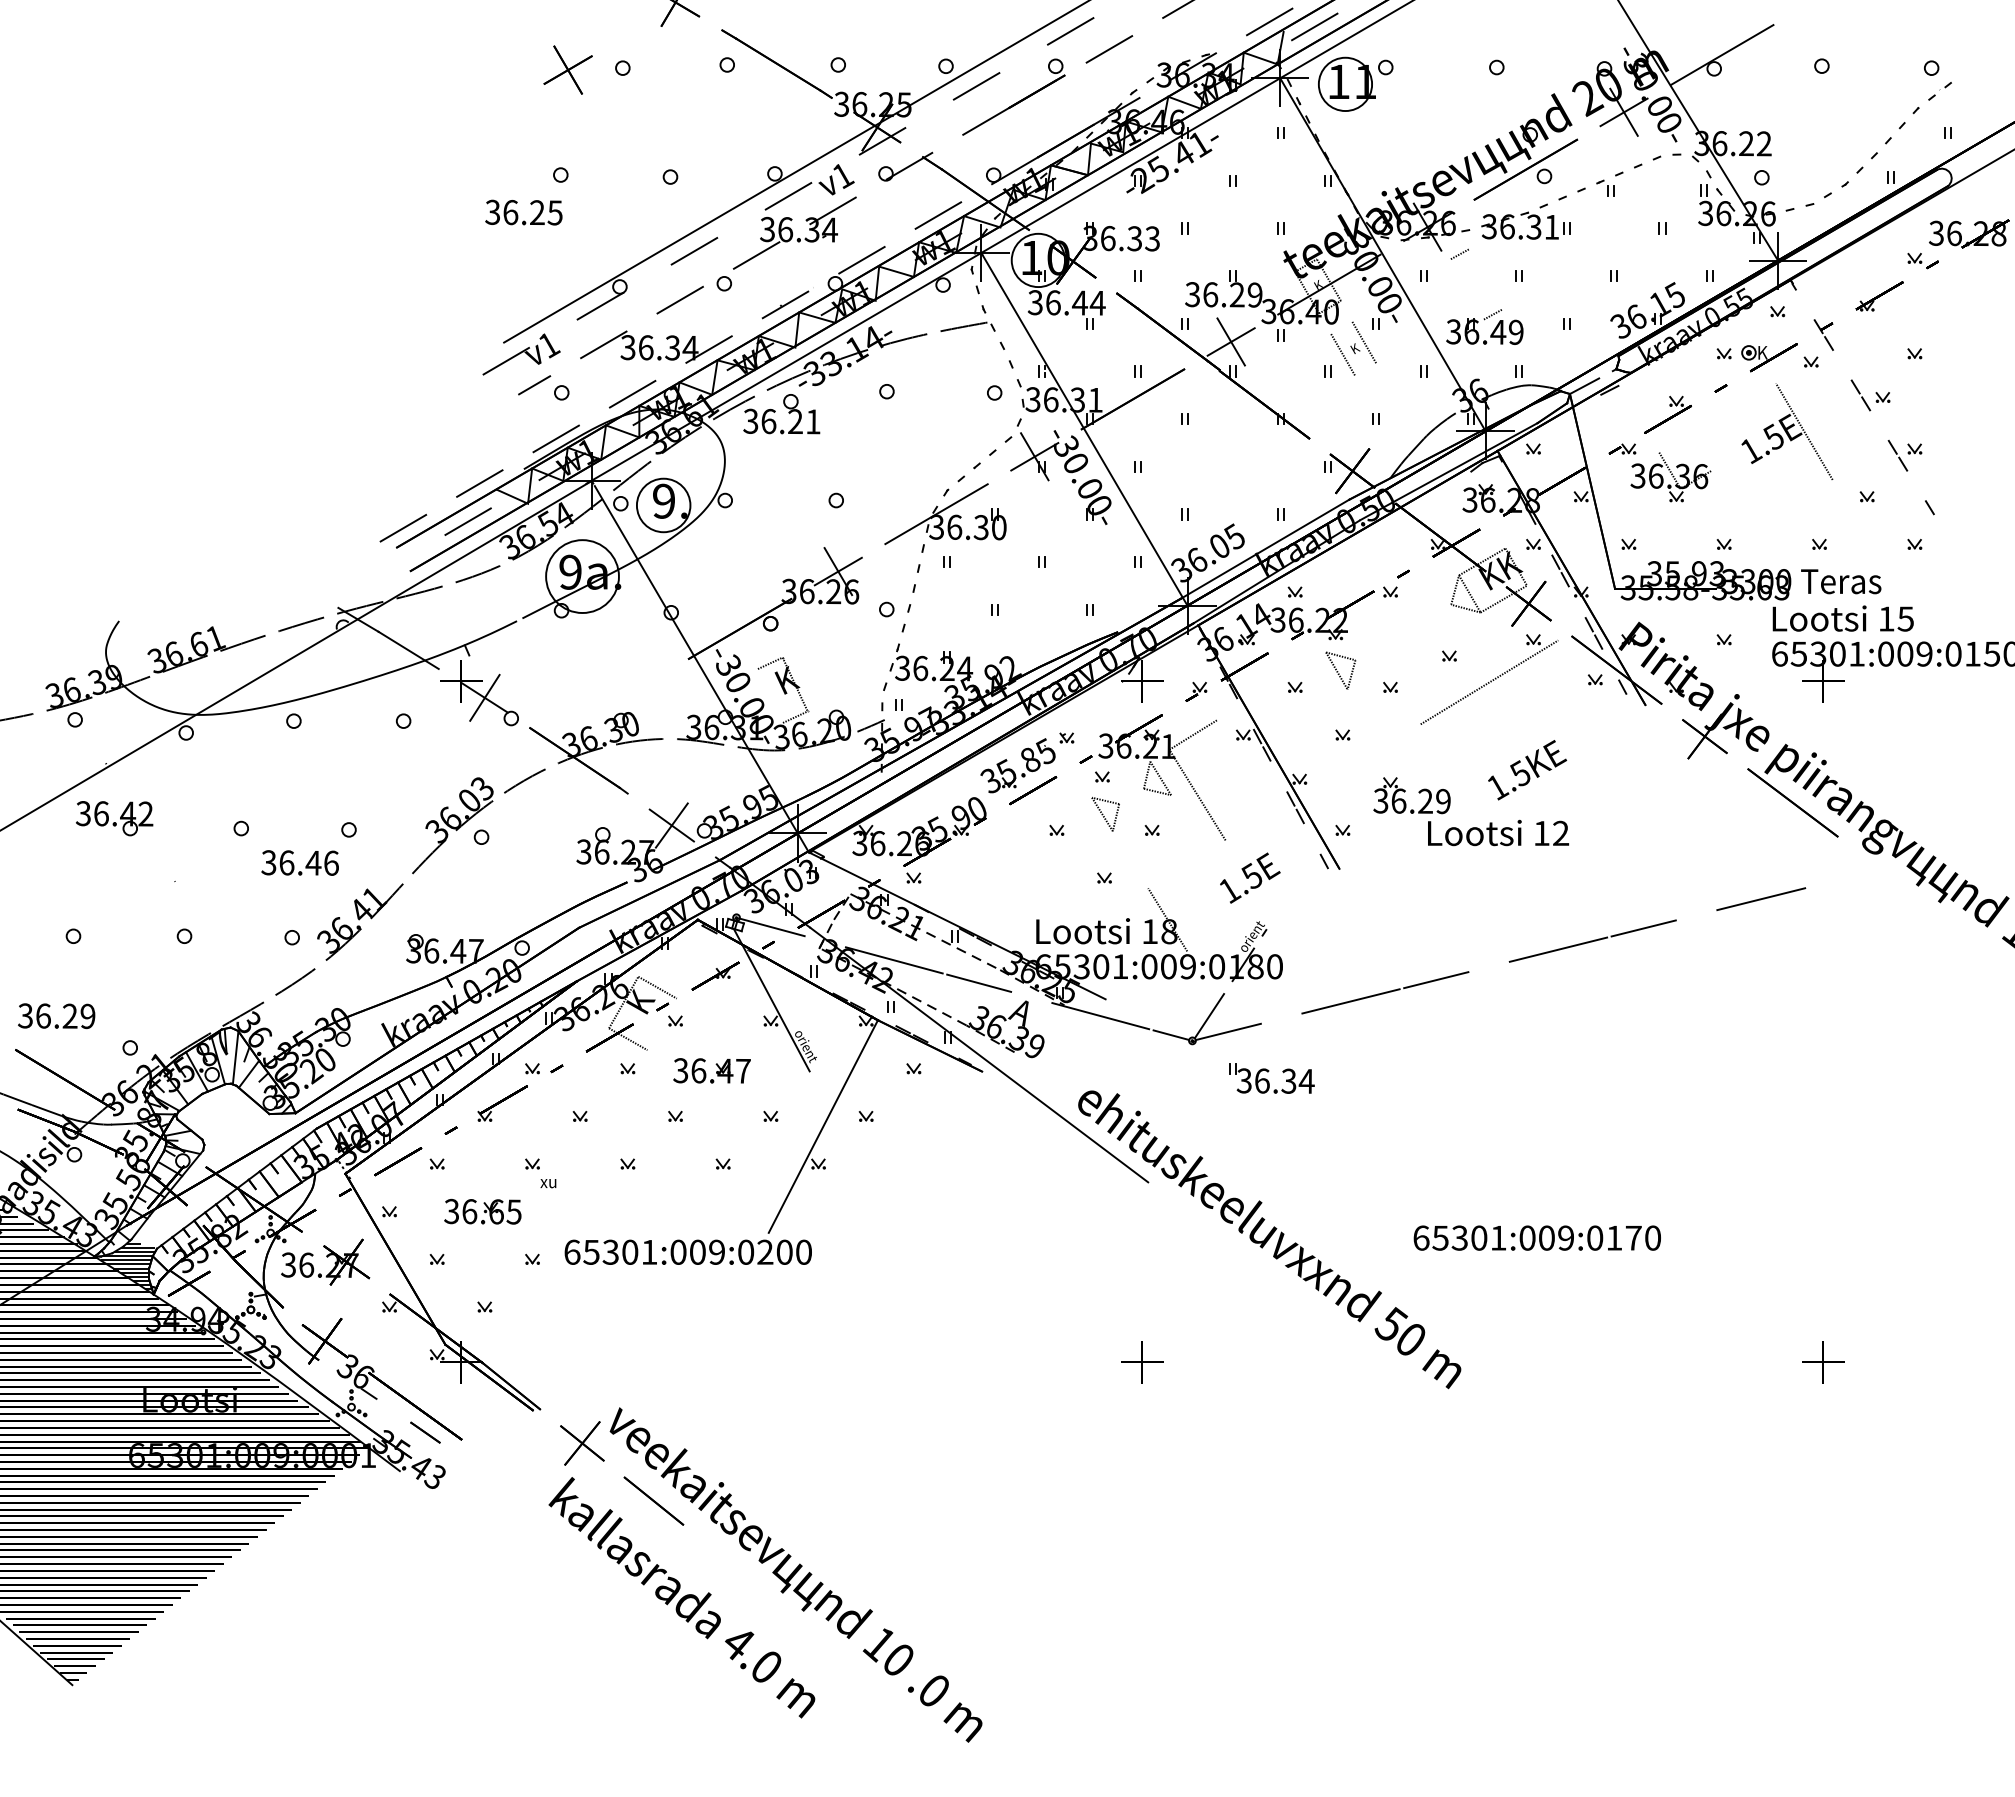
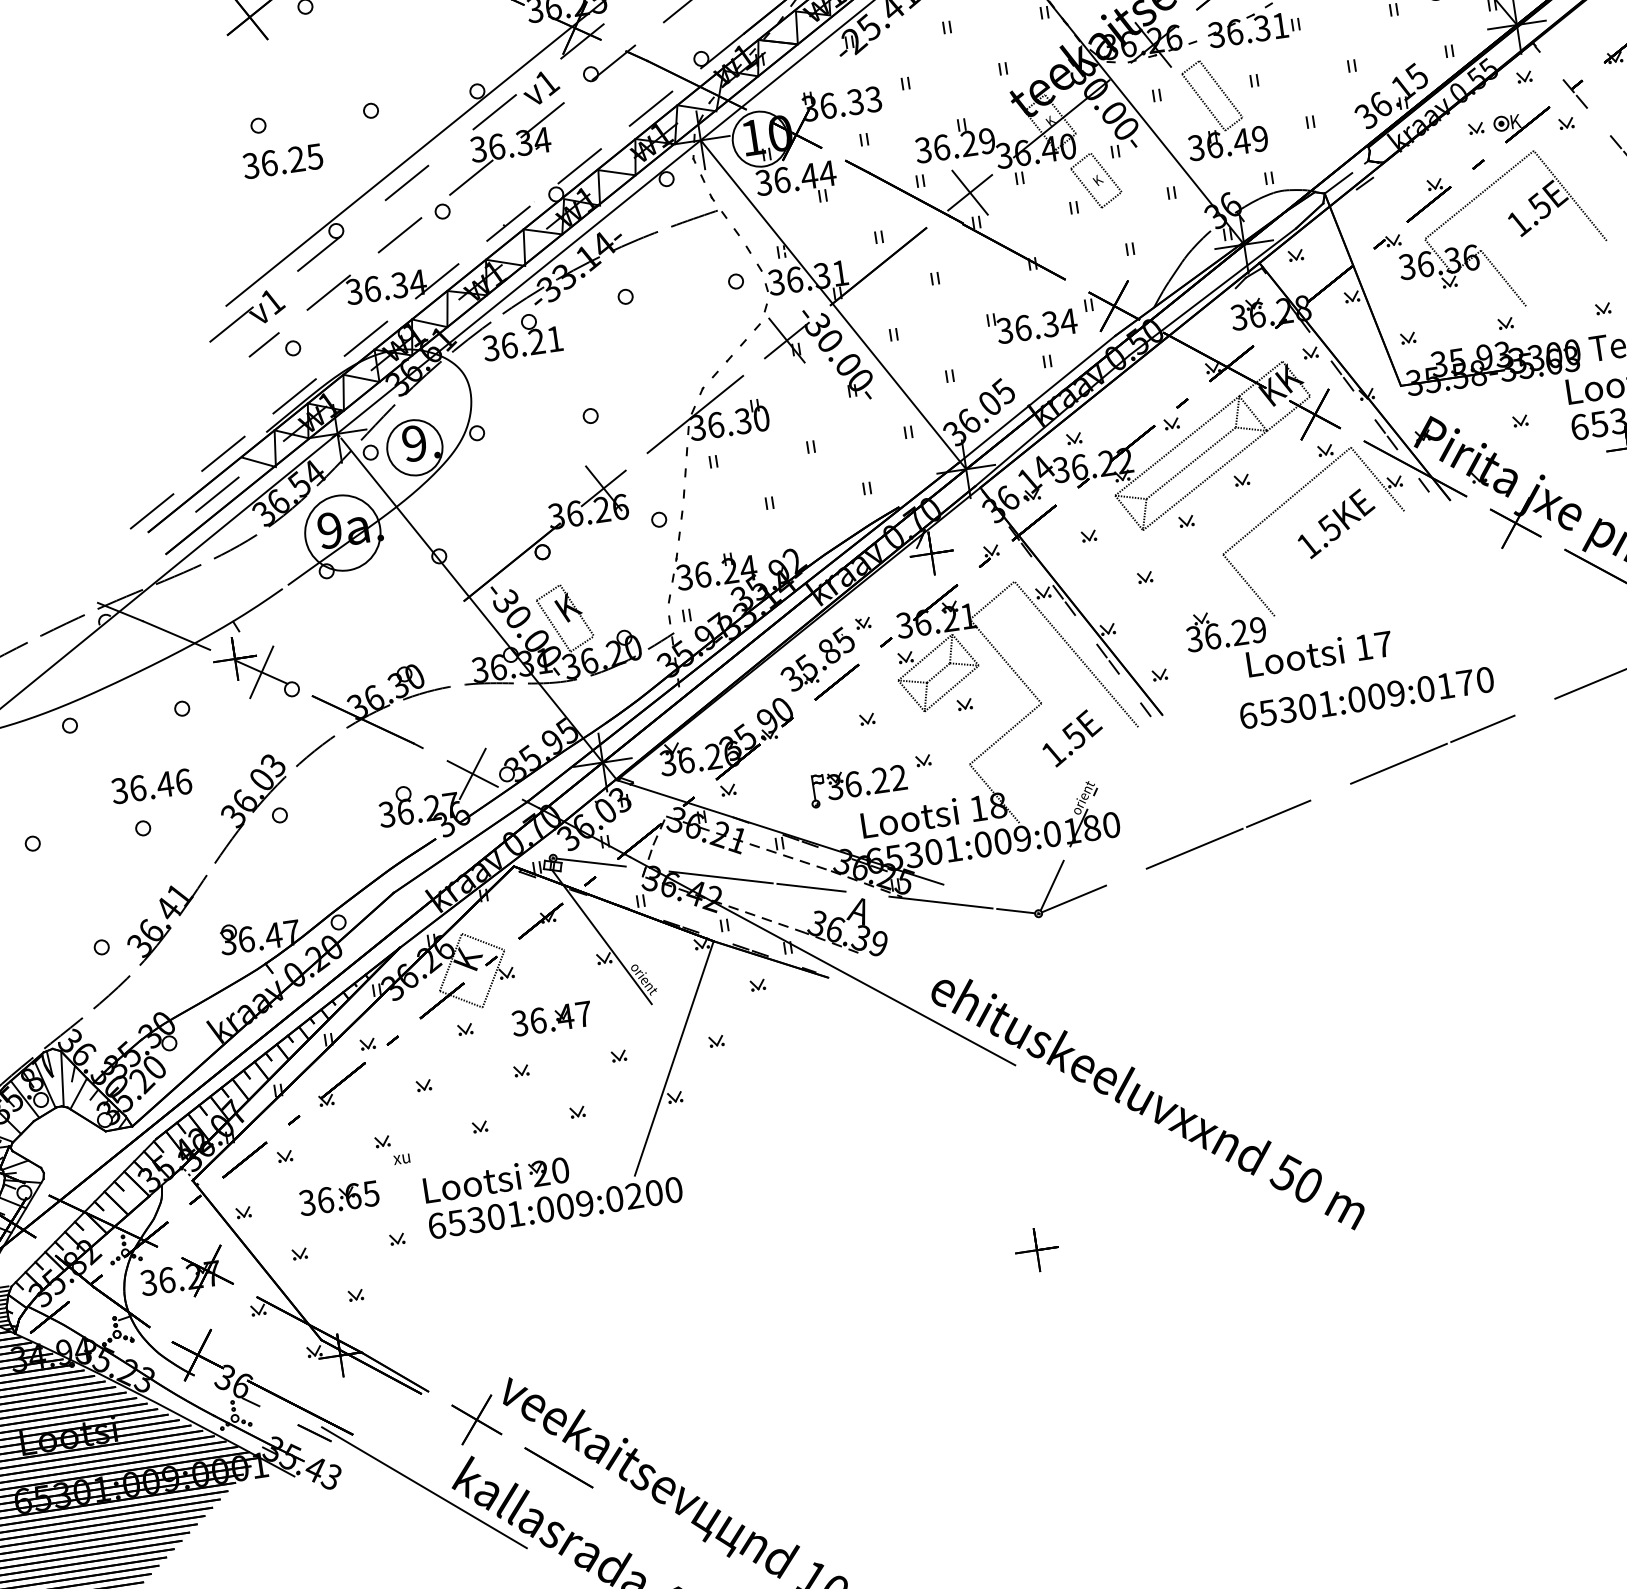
text: (523, 212) -> (282, 161), moved
line: (1485, 279) -> (1220, 89), added
line: (1466, 289) -> (1202, 102), added
line: (1341, 327) -> (1080, 160), added
line: (1365, 369) -> (1111, 200), added
line: (1717, 417) -> (1479, 194), added
line: (1728, 500) -> (1503, 277), added
line: (1392, 613) -> (1177, 445), added
line: (1403, 632) -> (1191, 463), added
line: (1413, 650) -> (1204, 480), added
line: (1579, 674) -> (1377, 479), added
line: (769, 695) -> (552, 625), added
line: (1440, 757) -> (1248, 585), added
text: (1527, 770) -> (1336, 523), moved
line: (1121, 779) -> (925, 657), added
line: (1131, 796) -> (938, 673), added
line: (1265, 798) -> (1075, 654), added
line: (1141, 813) -> (951, 688), added
text: (1561, 832) -> (1383, 643), 12 -> 17
text: (299, 862) -> (150, 785), moved
line: (1186, 864) -> (1005, 734), added
part: (1038, 891) -> (858, 784), added
line: (661, 1024) -> (492, 979), added
part: (1271, 1078) -> (1032, 324), moved
part: (635, 1216) -> (496, 1179), added
text: (1536, 1237) -> (1365, 697), moved
line: (522, 1500) -> (424, 1487), added

